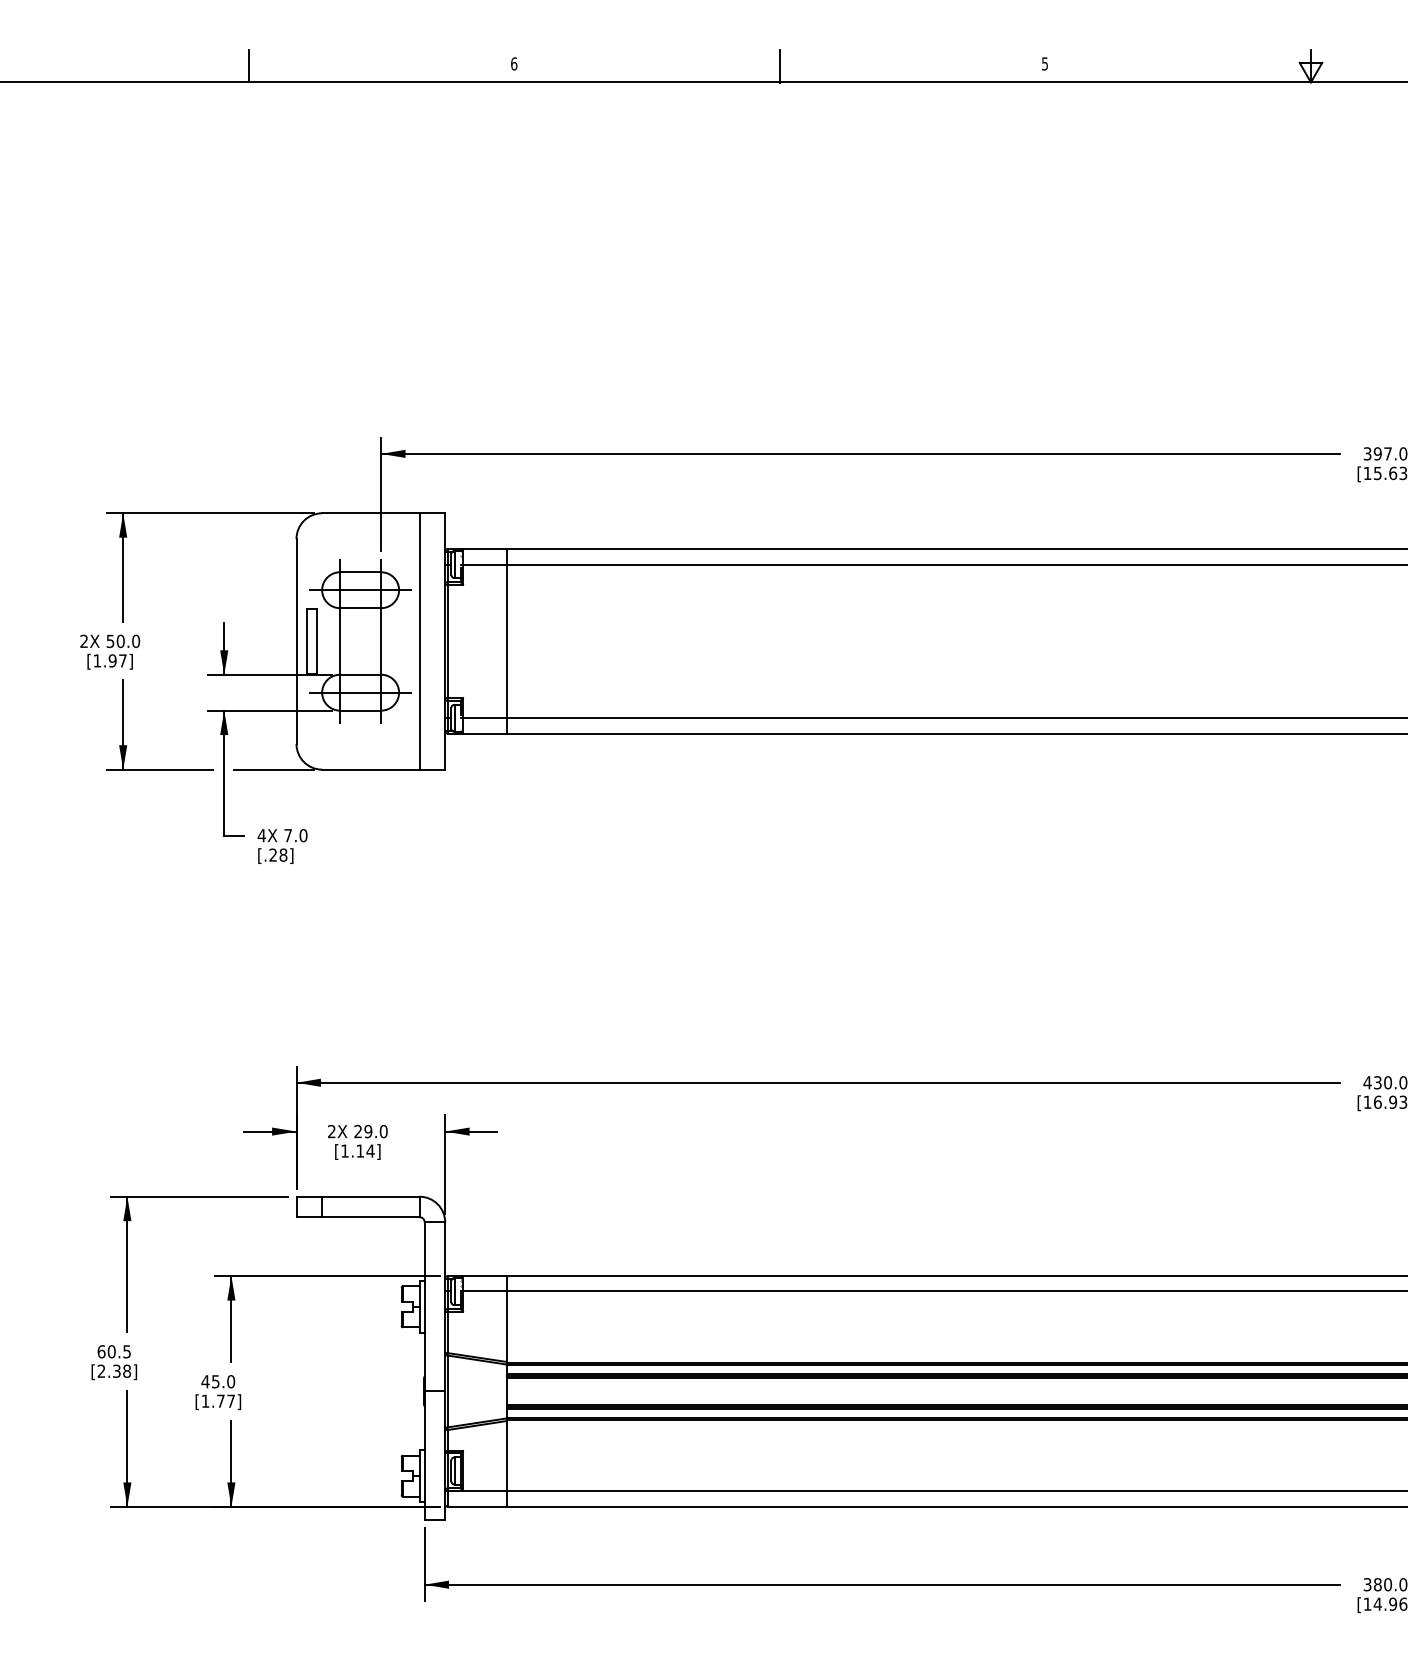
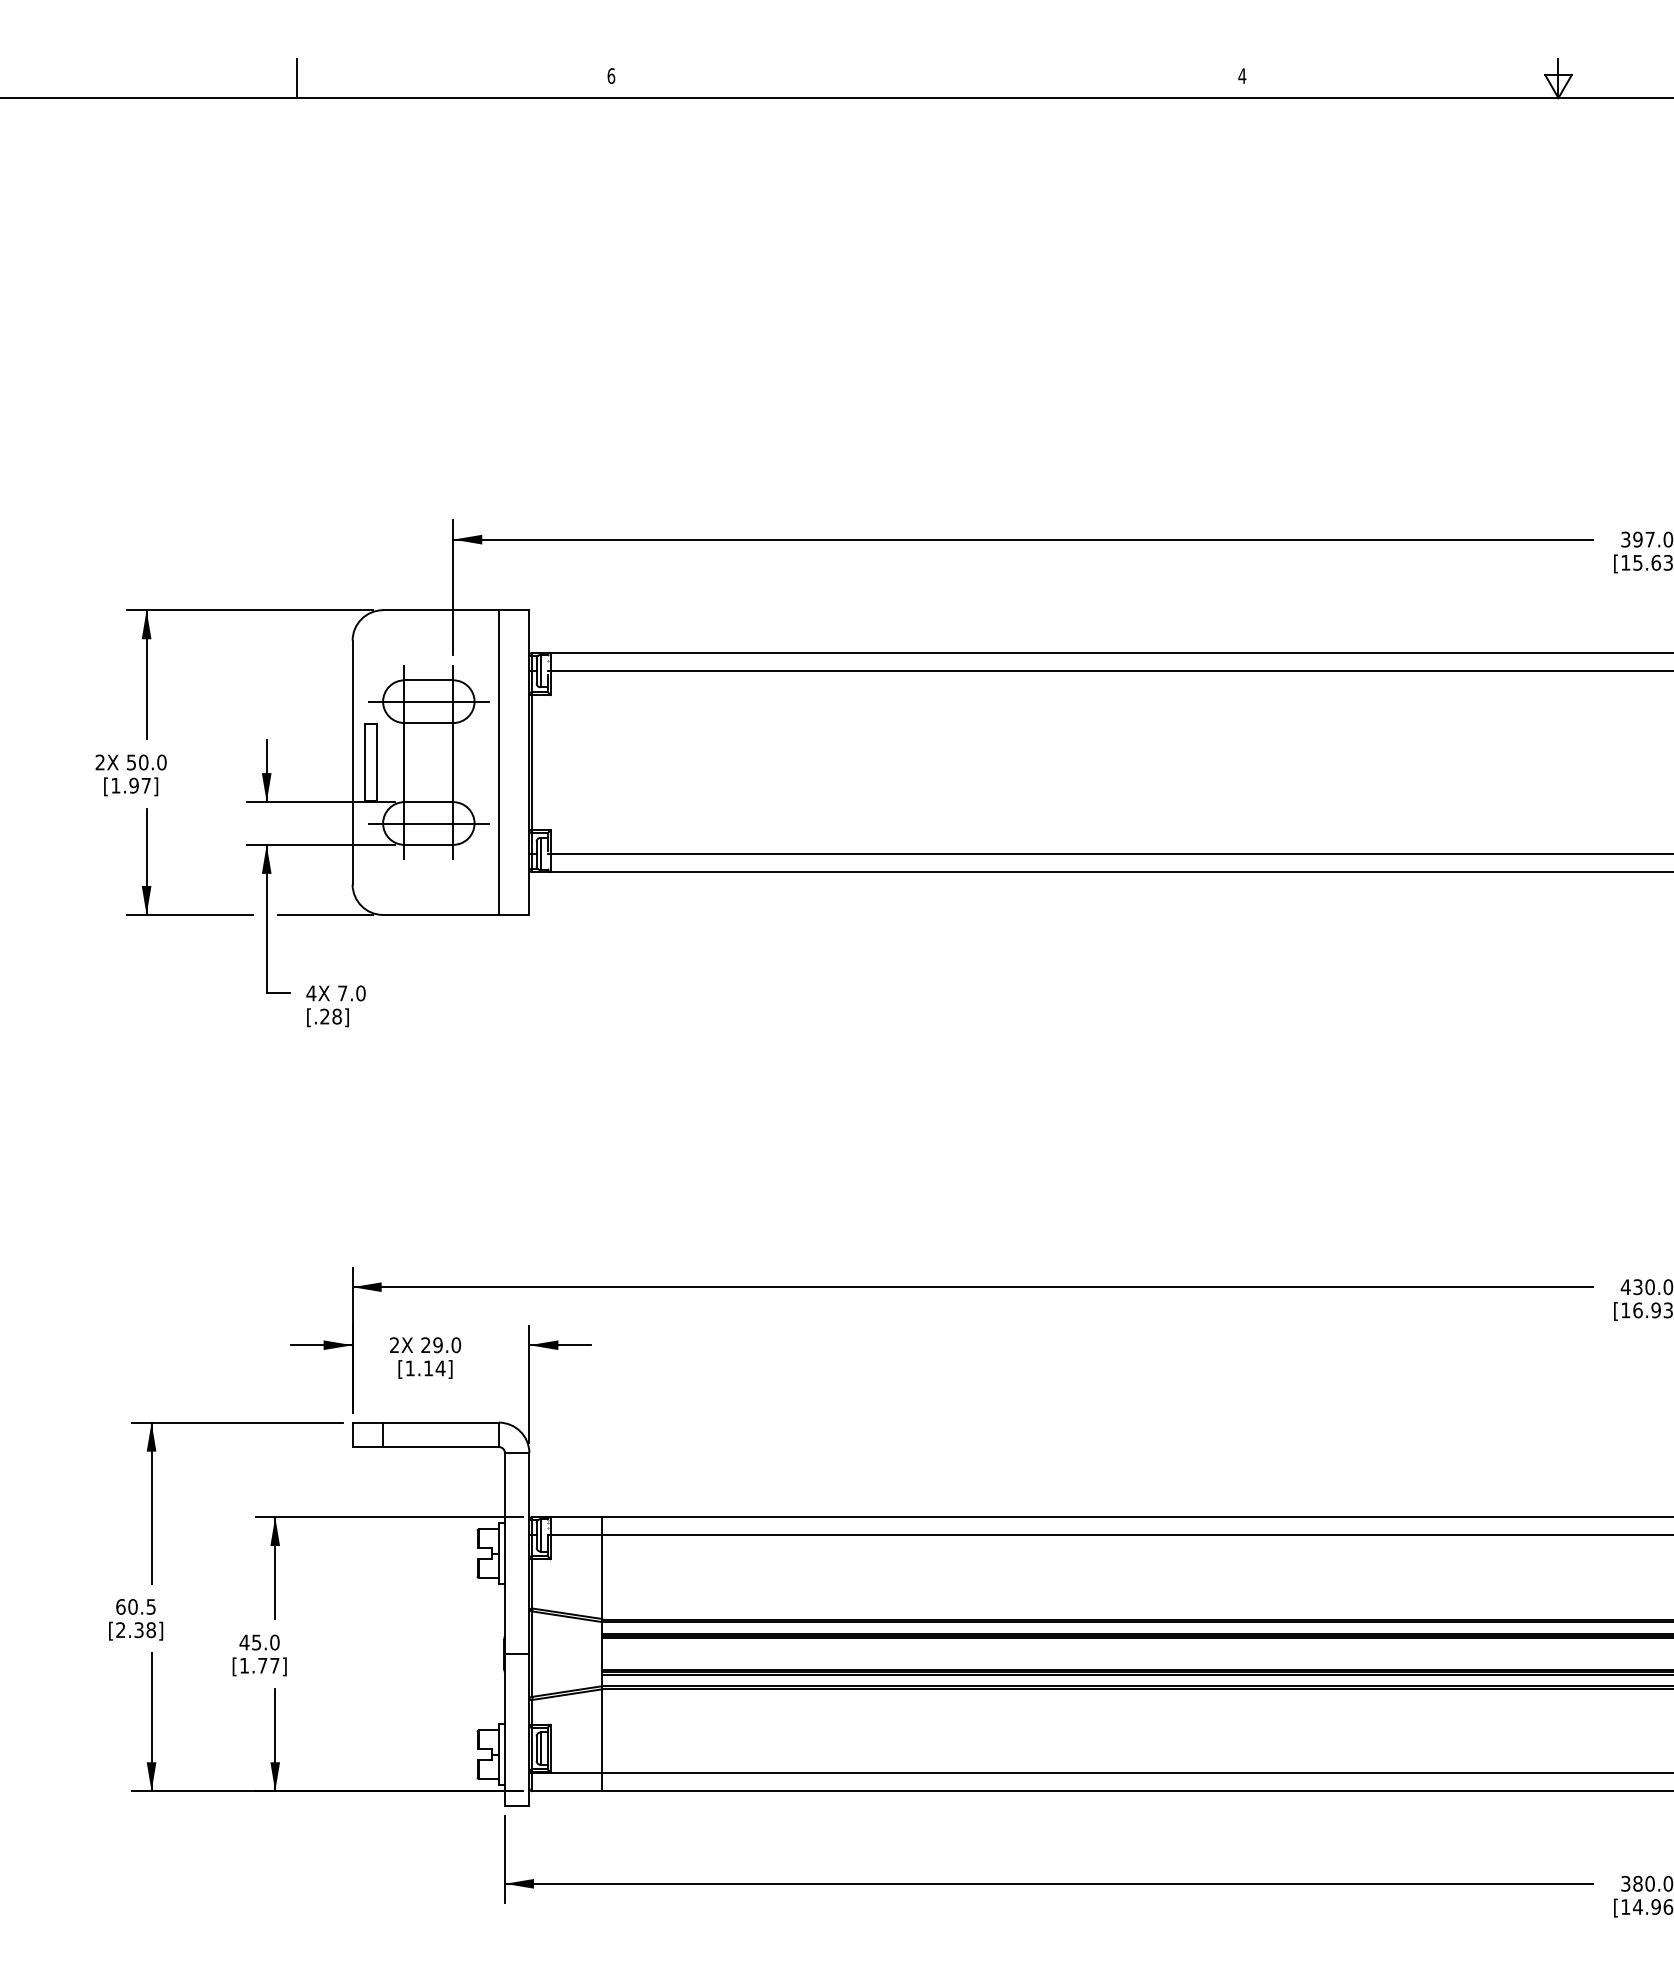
text: (1044, 63) -> (1241, 75), 5 -> 4
line: (780, 66) -> (927, 79), removed
line: (506, 641) -> (602, 762), removed

